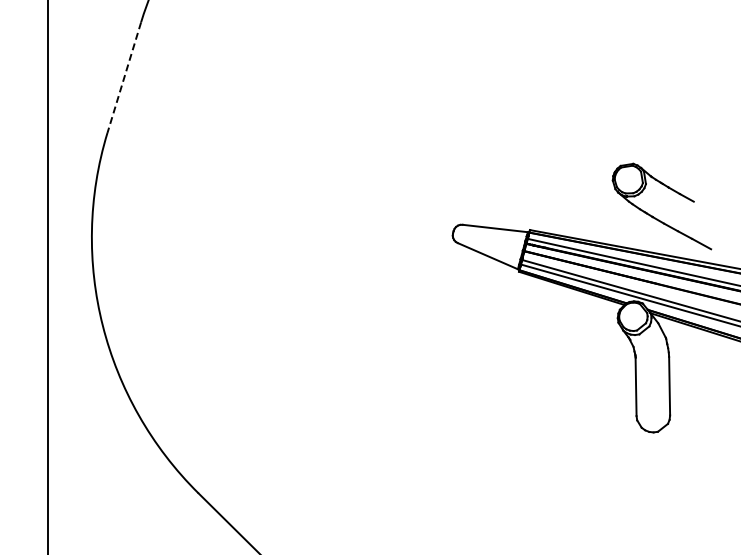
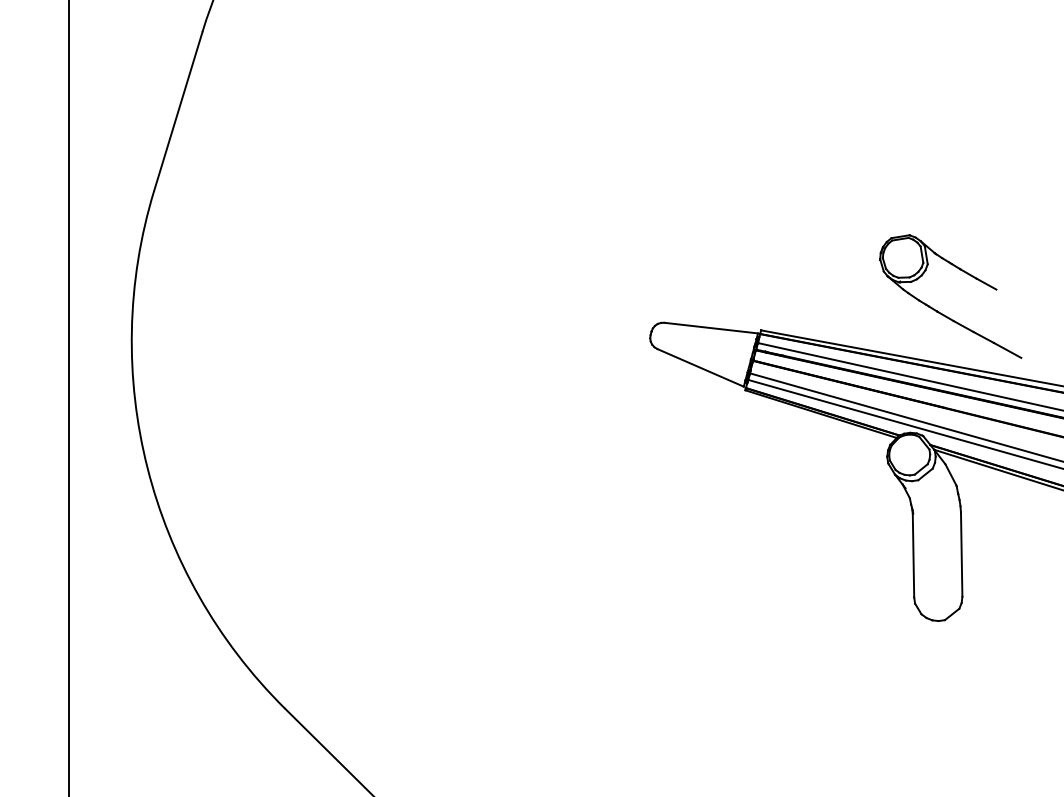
line: (124, 77) -> (178, 111), dashed -> solid

